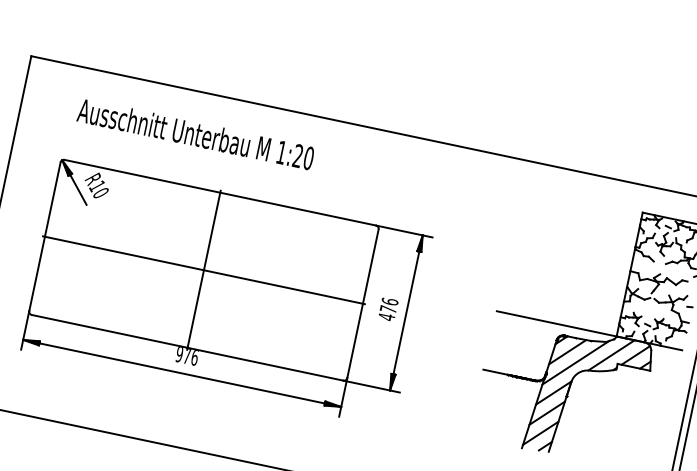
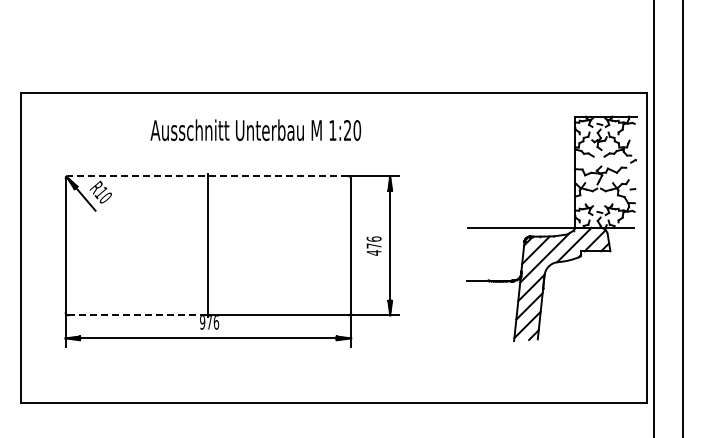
text: (195, 133) -> (255, 129), moved
line: (220, 193) -> (208, 176), solid -> dashed
line: (203, 269) -> (207, 245), removed
line: (109, 331) -> (138, 315), solid -> dashed

